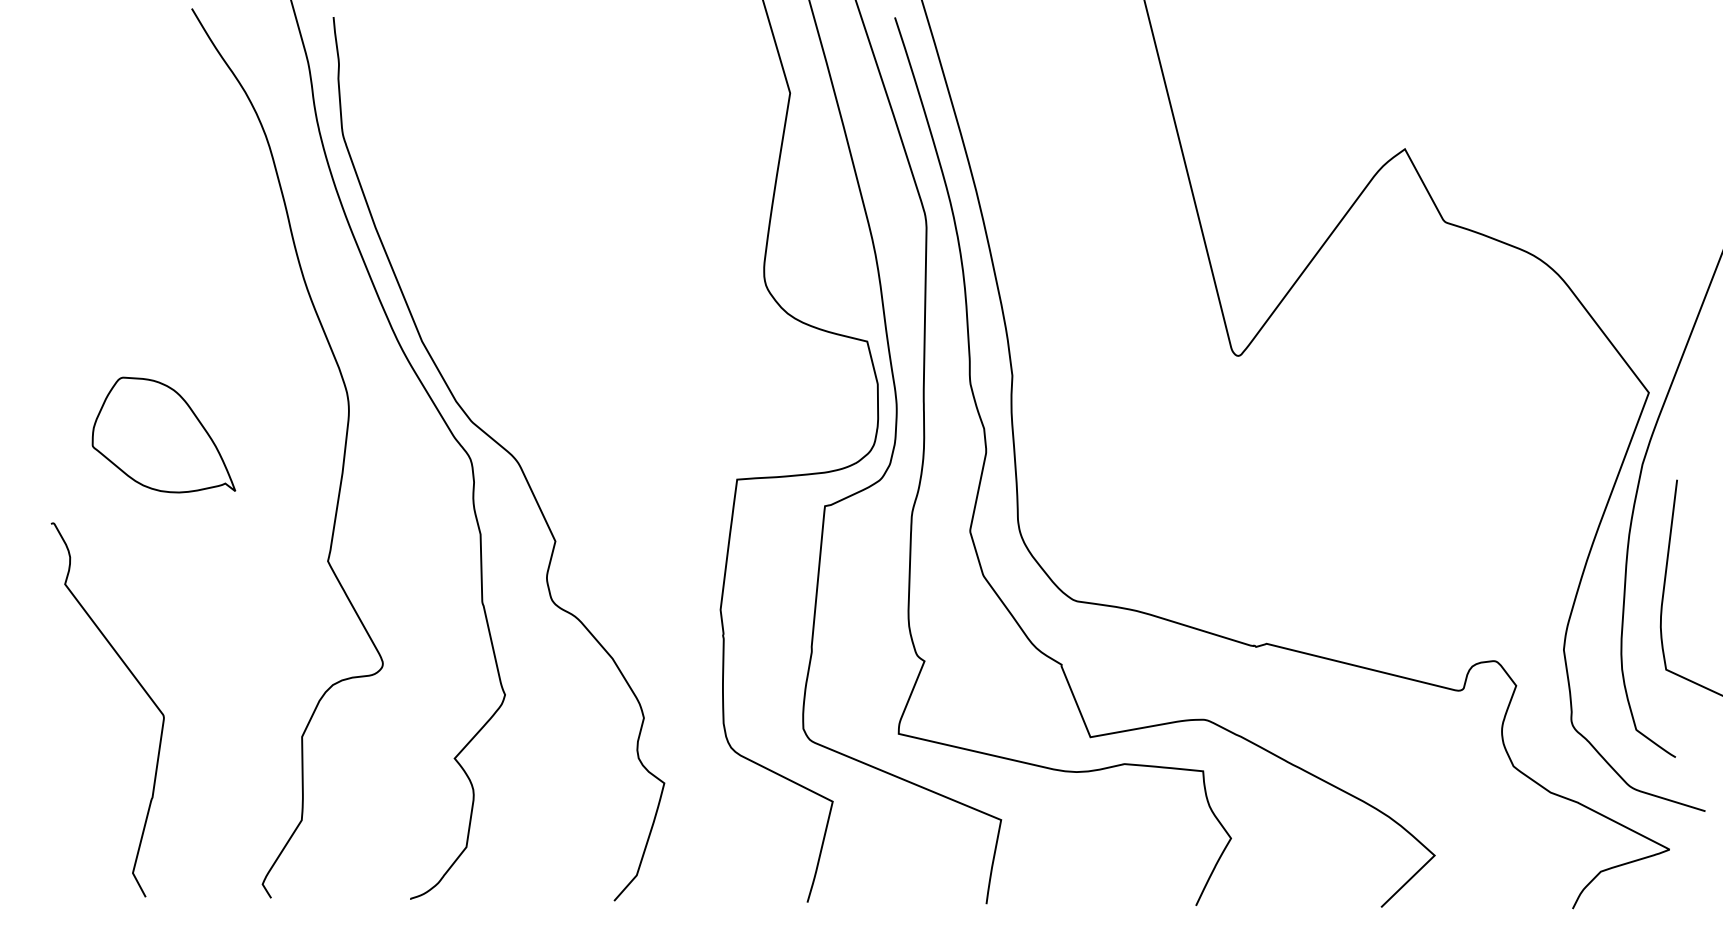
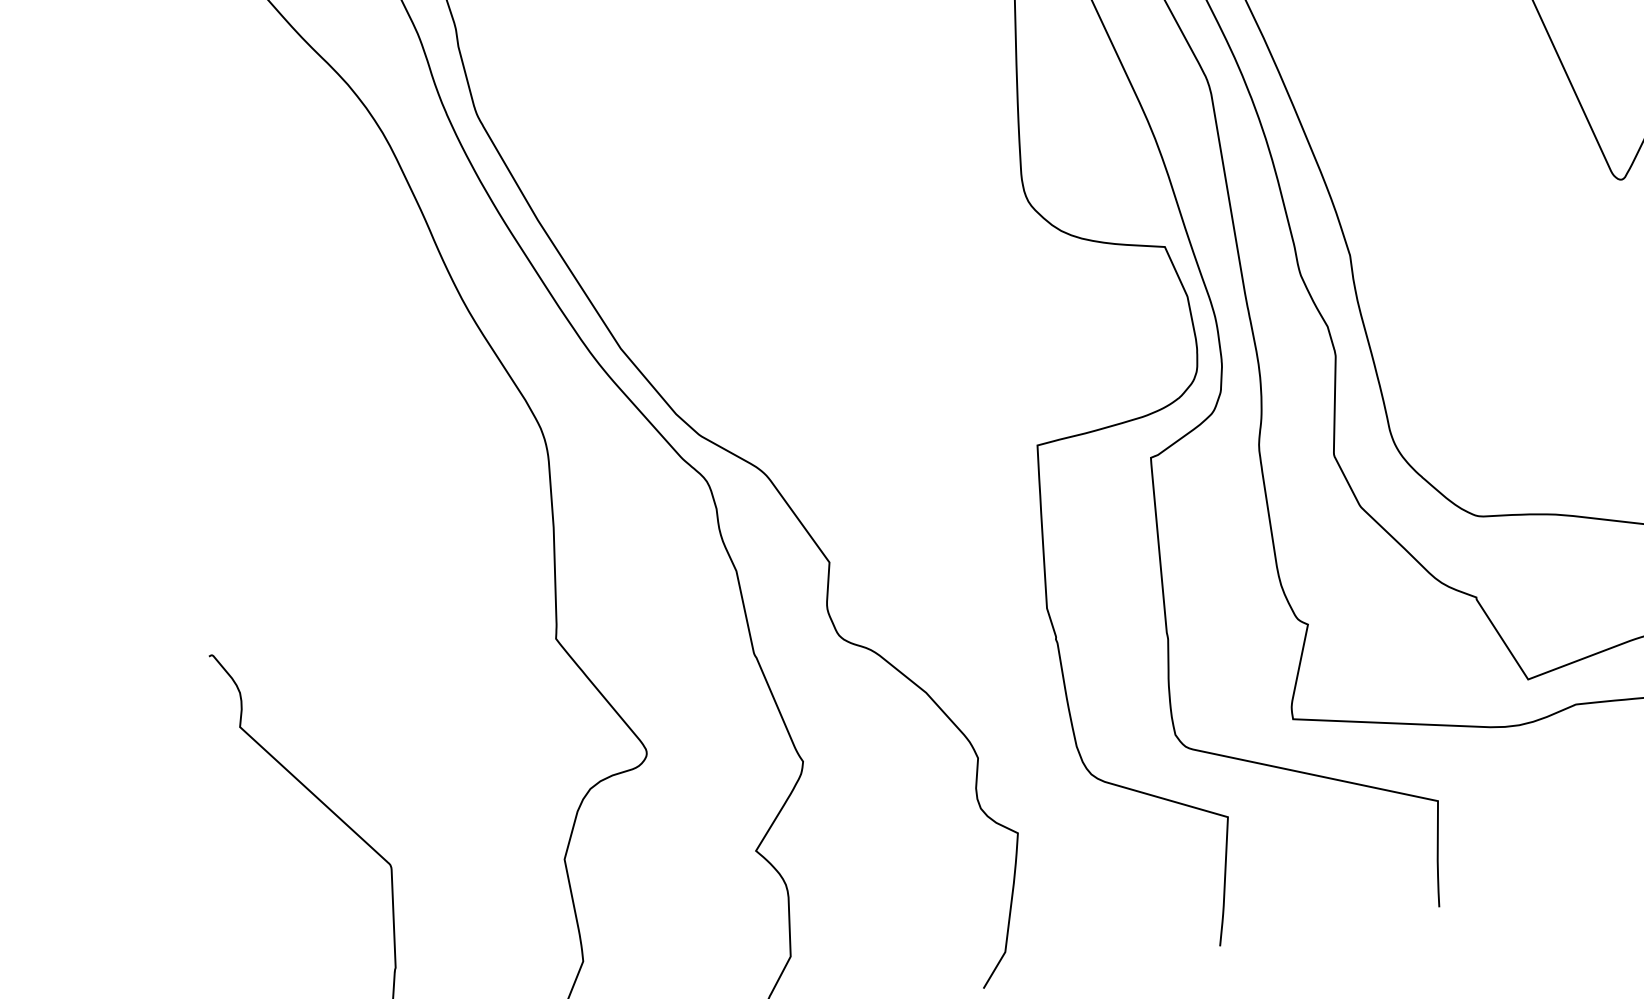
part: (163, 434) -> (326, 521), removed

